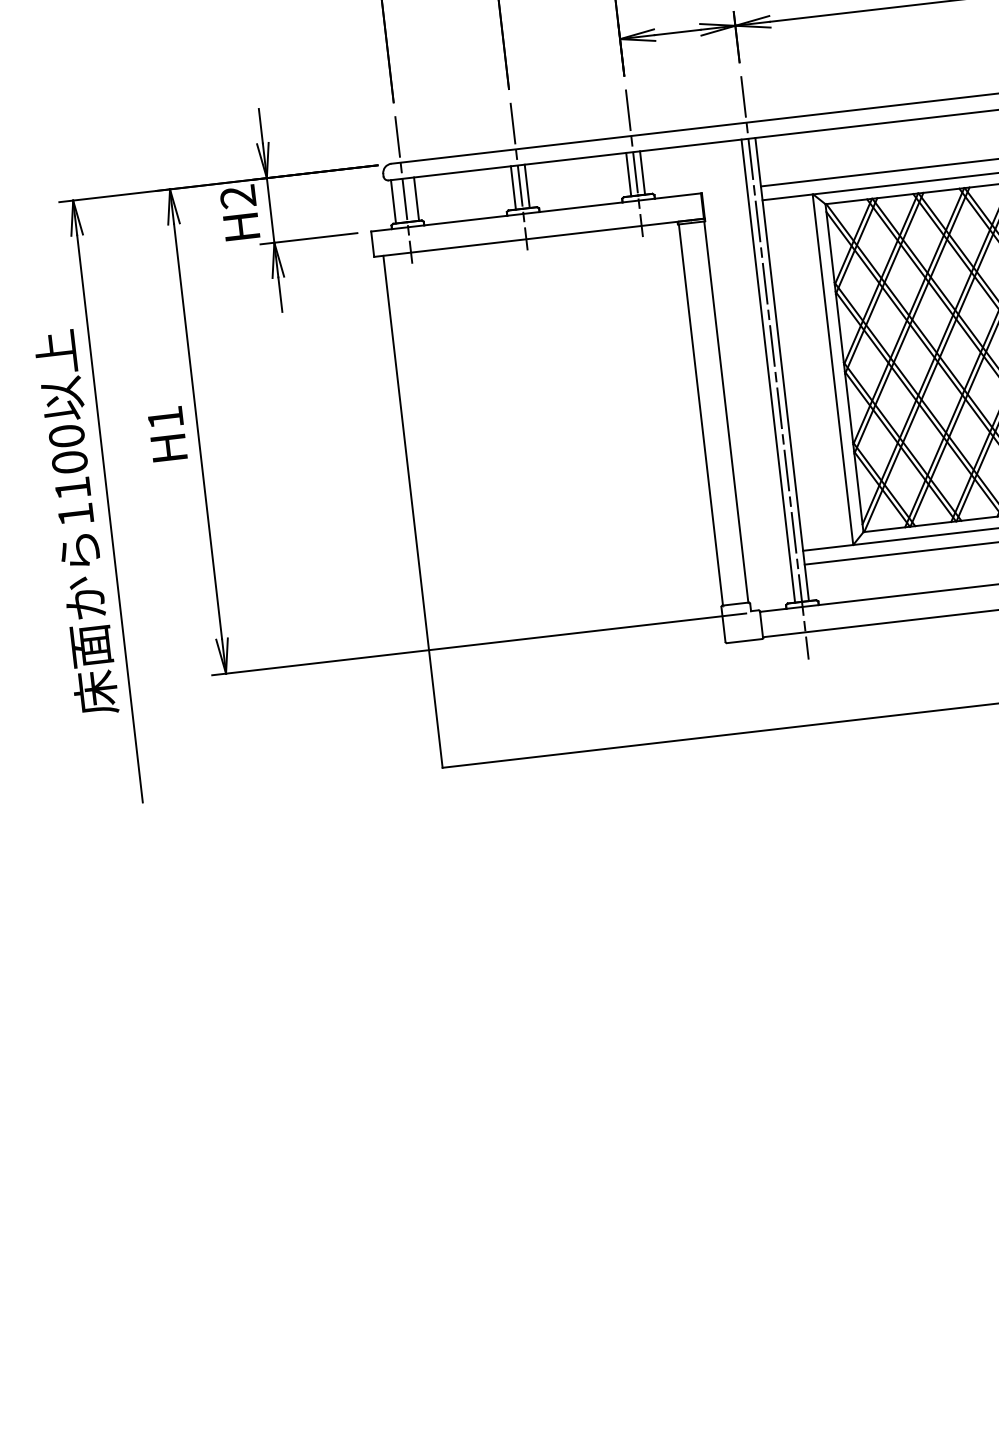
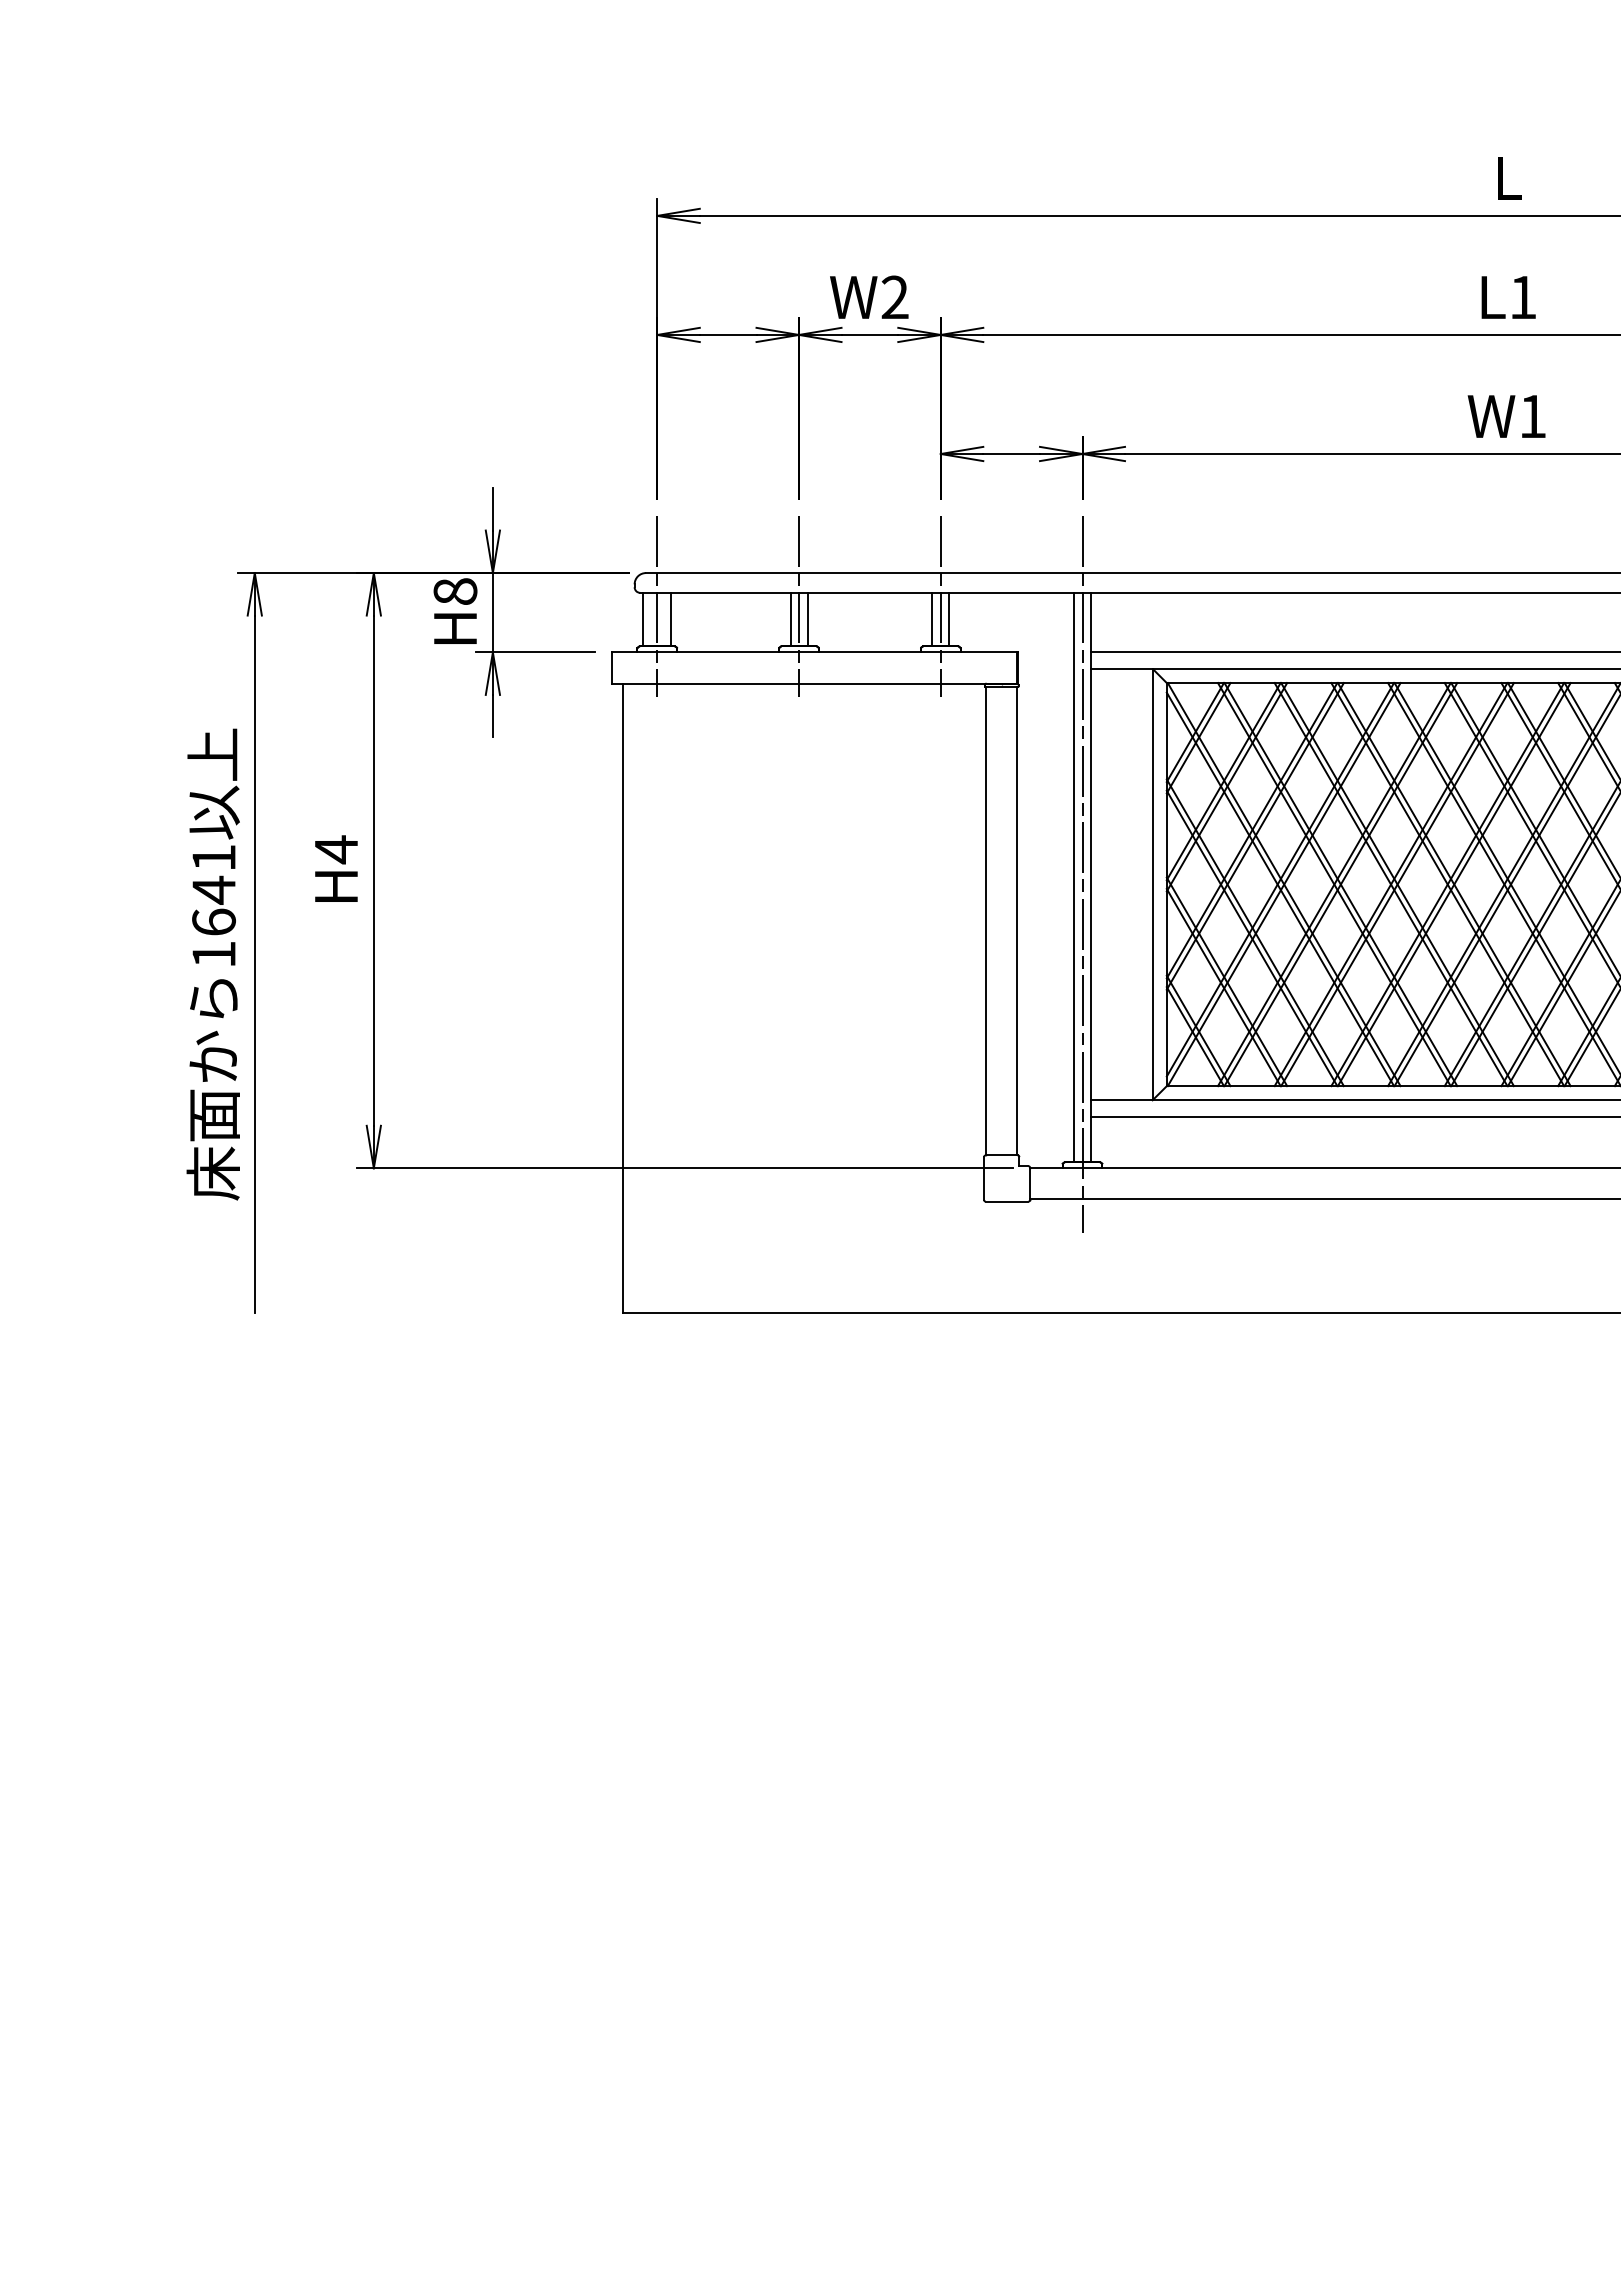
text: (238, 196) -> (455, 591), H2 -> H8
text: (165, 417) -> (336, 849), H1 -> H4
text: (69, 461) -> (213, 889), 1100 -> 1641

